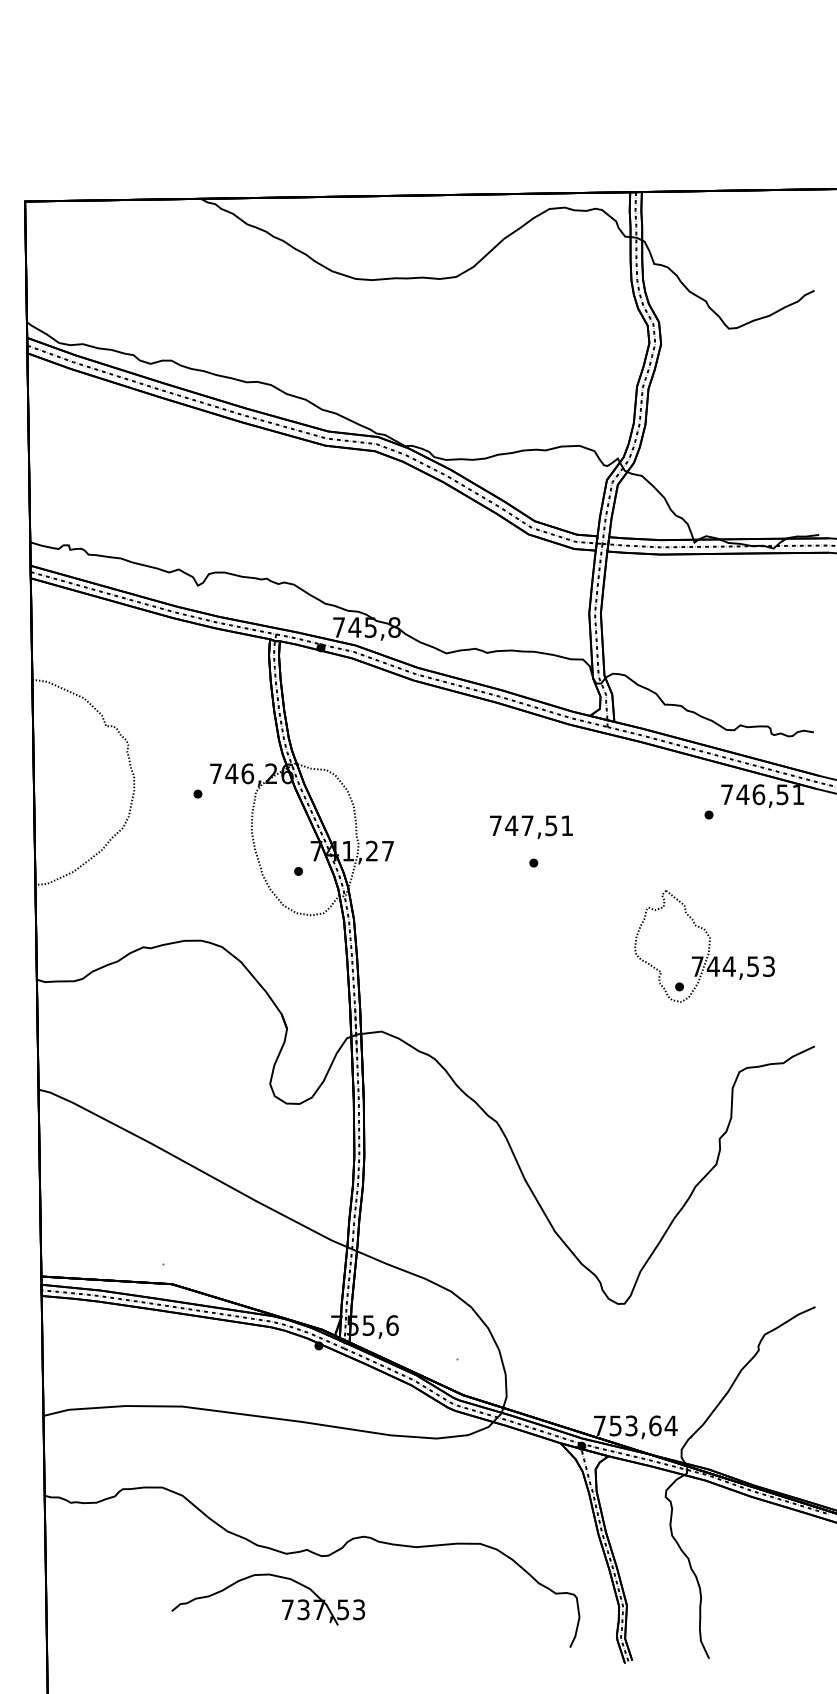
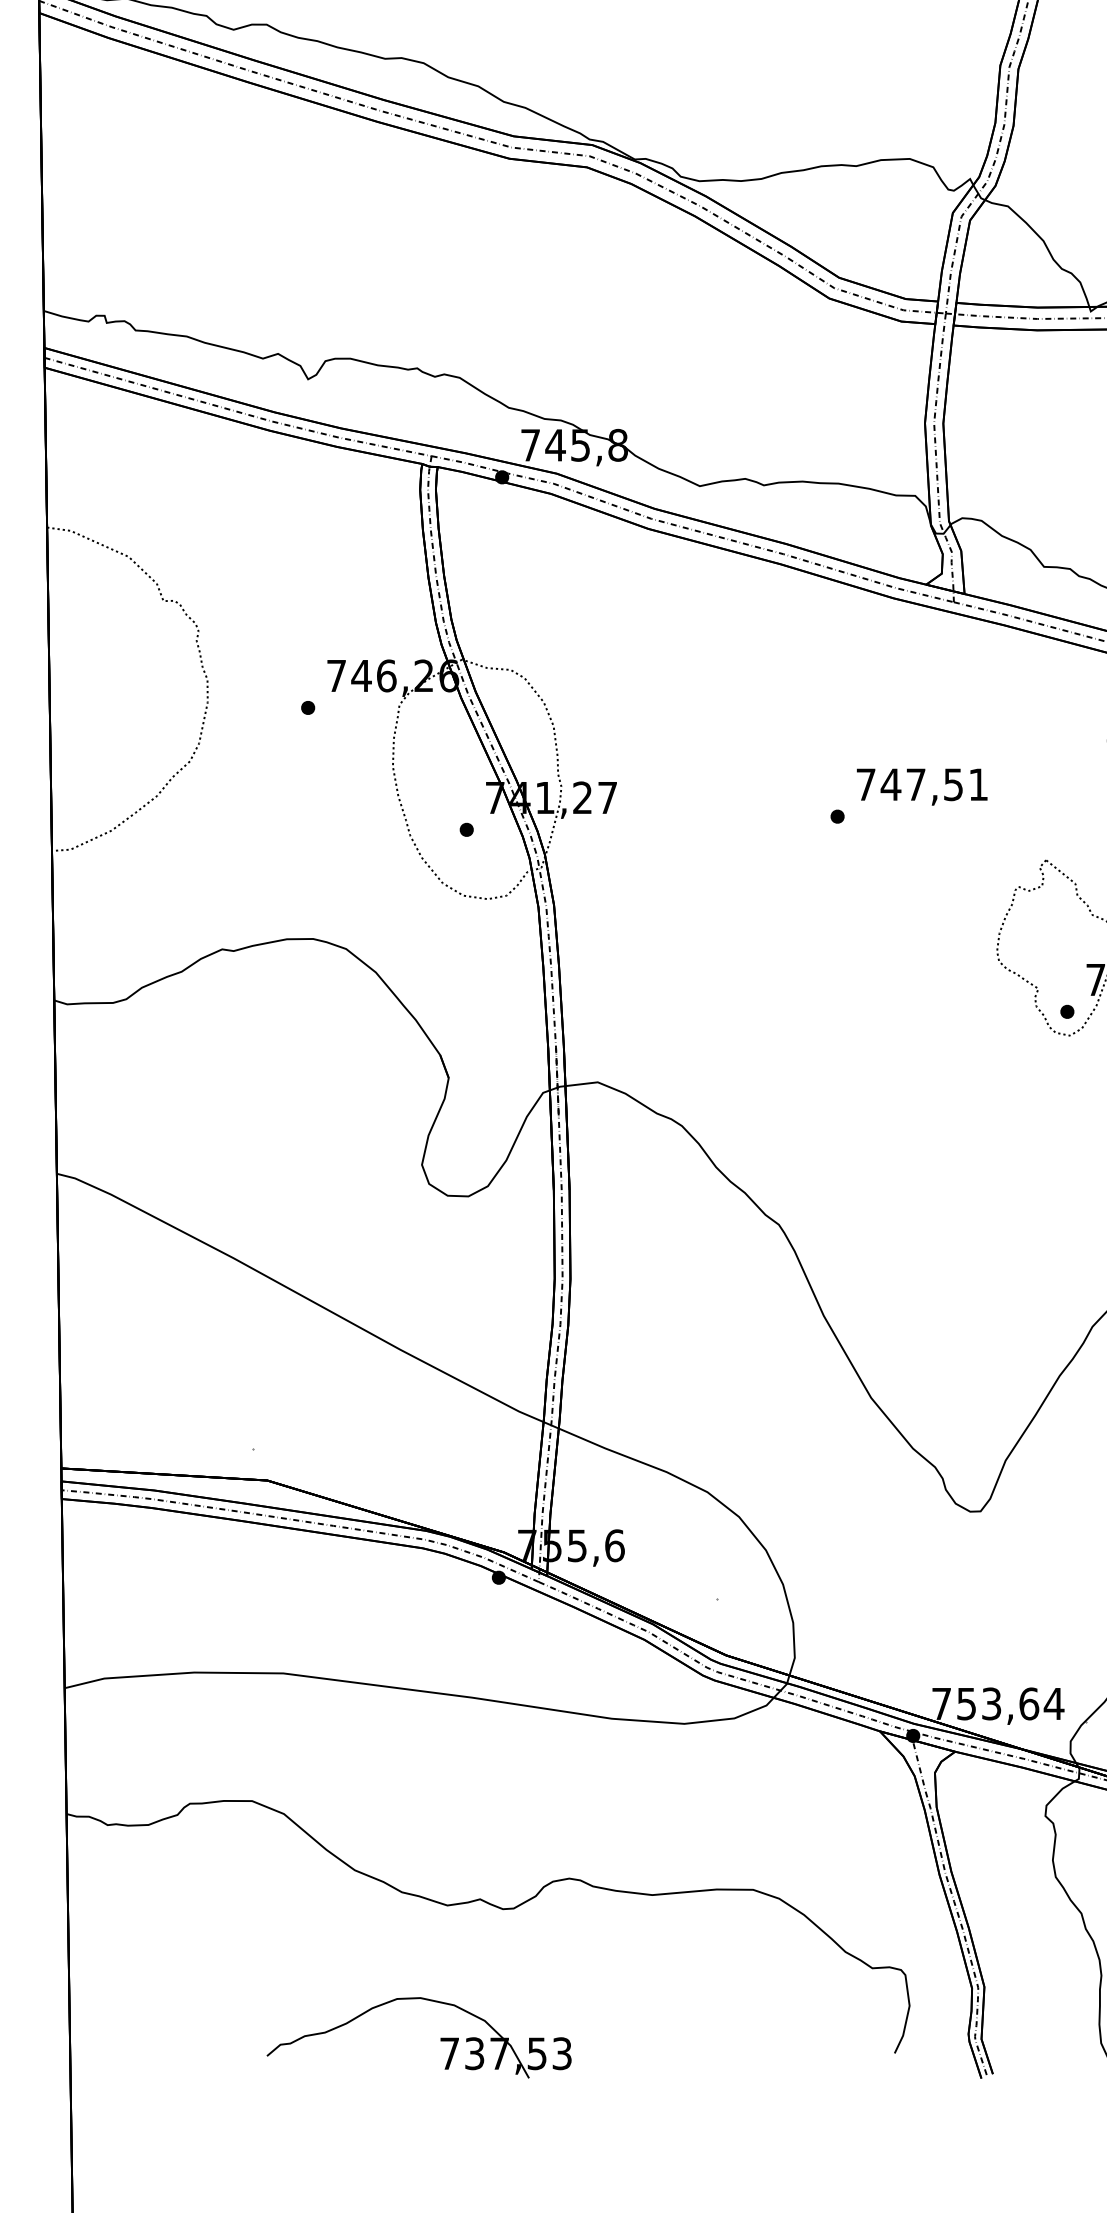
text: (531, 827) -> (922, 787), moved
part: (282, 1599) -> (441, 2037), moved

